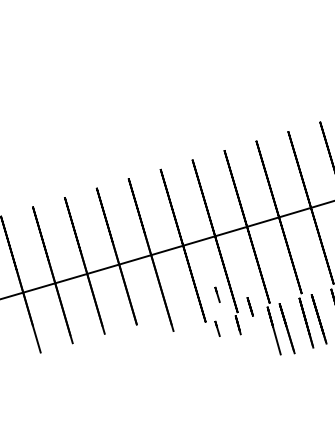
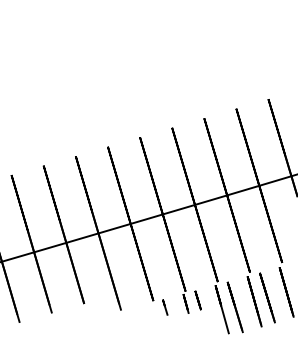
line: (217, 294) -> (165, 272), removed
line: (249, 306) -> (197, 300), moved

